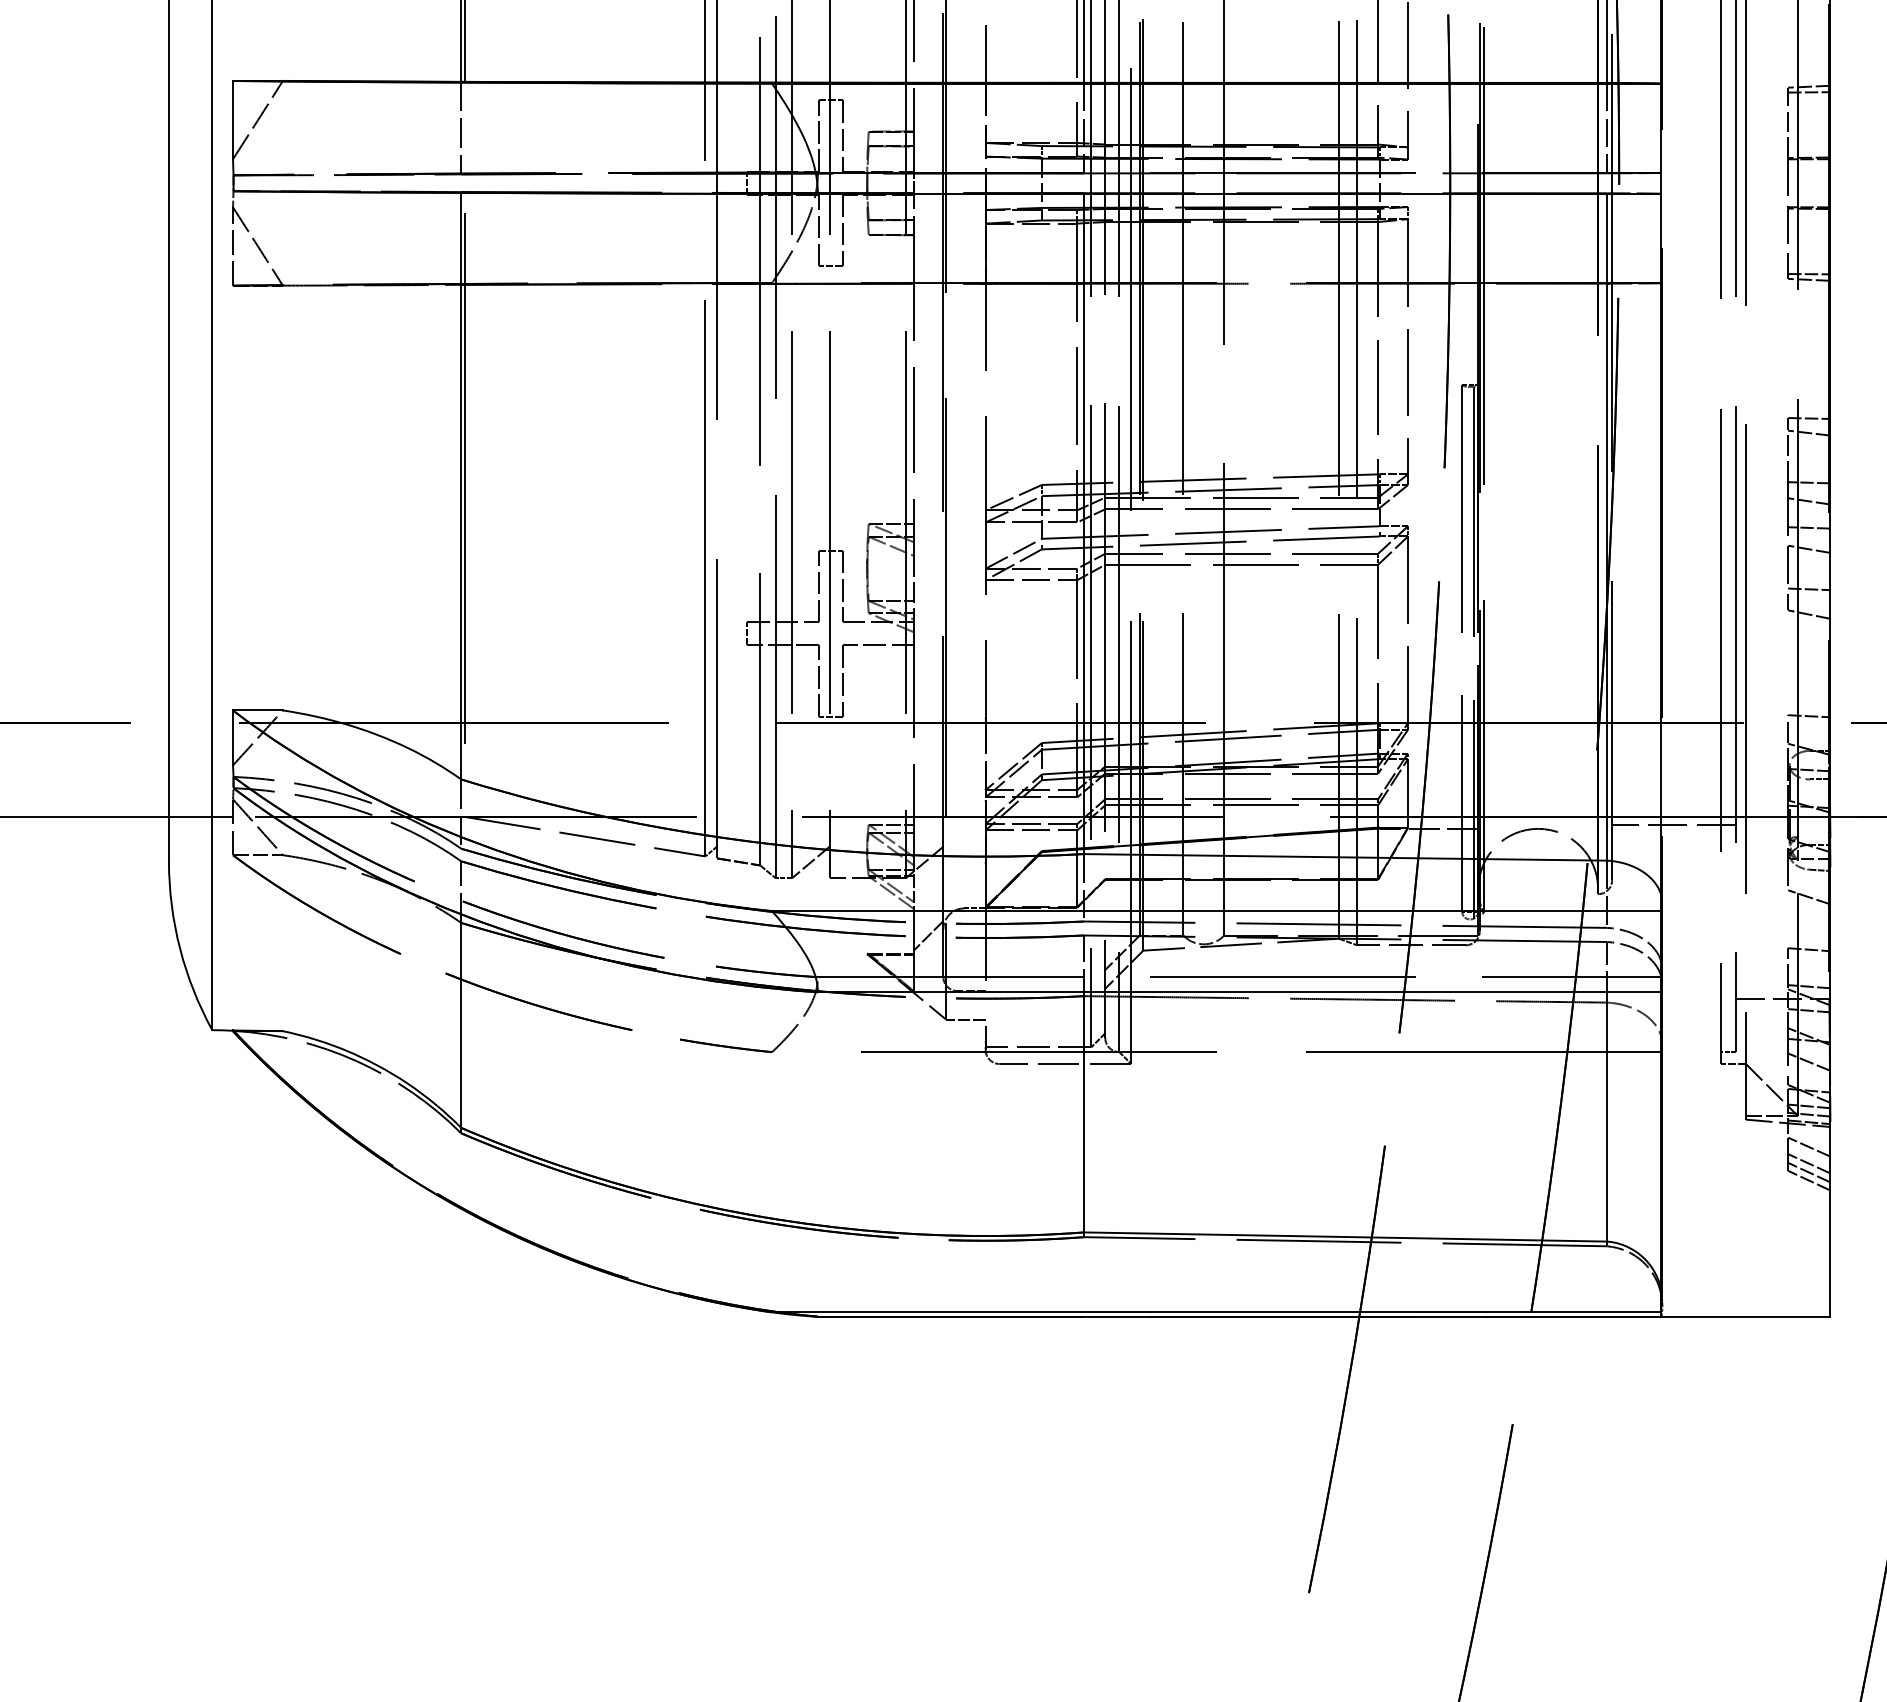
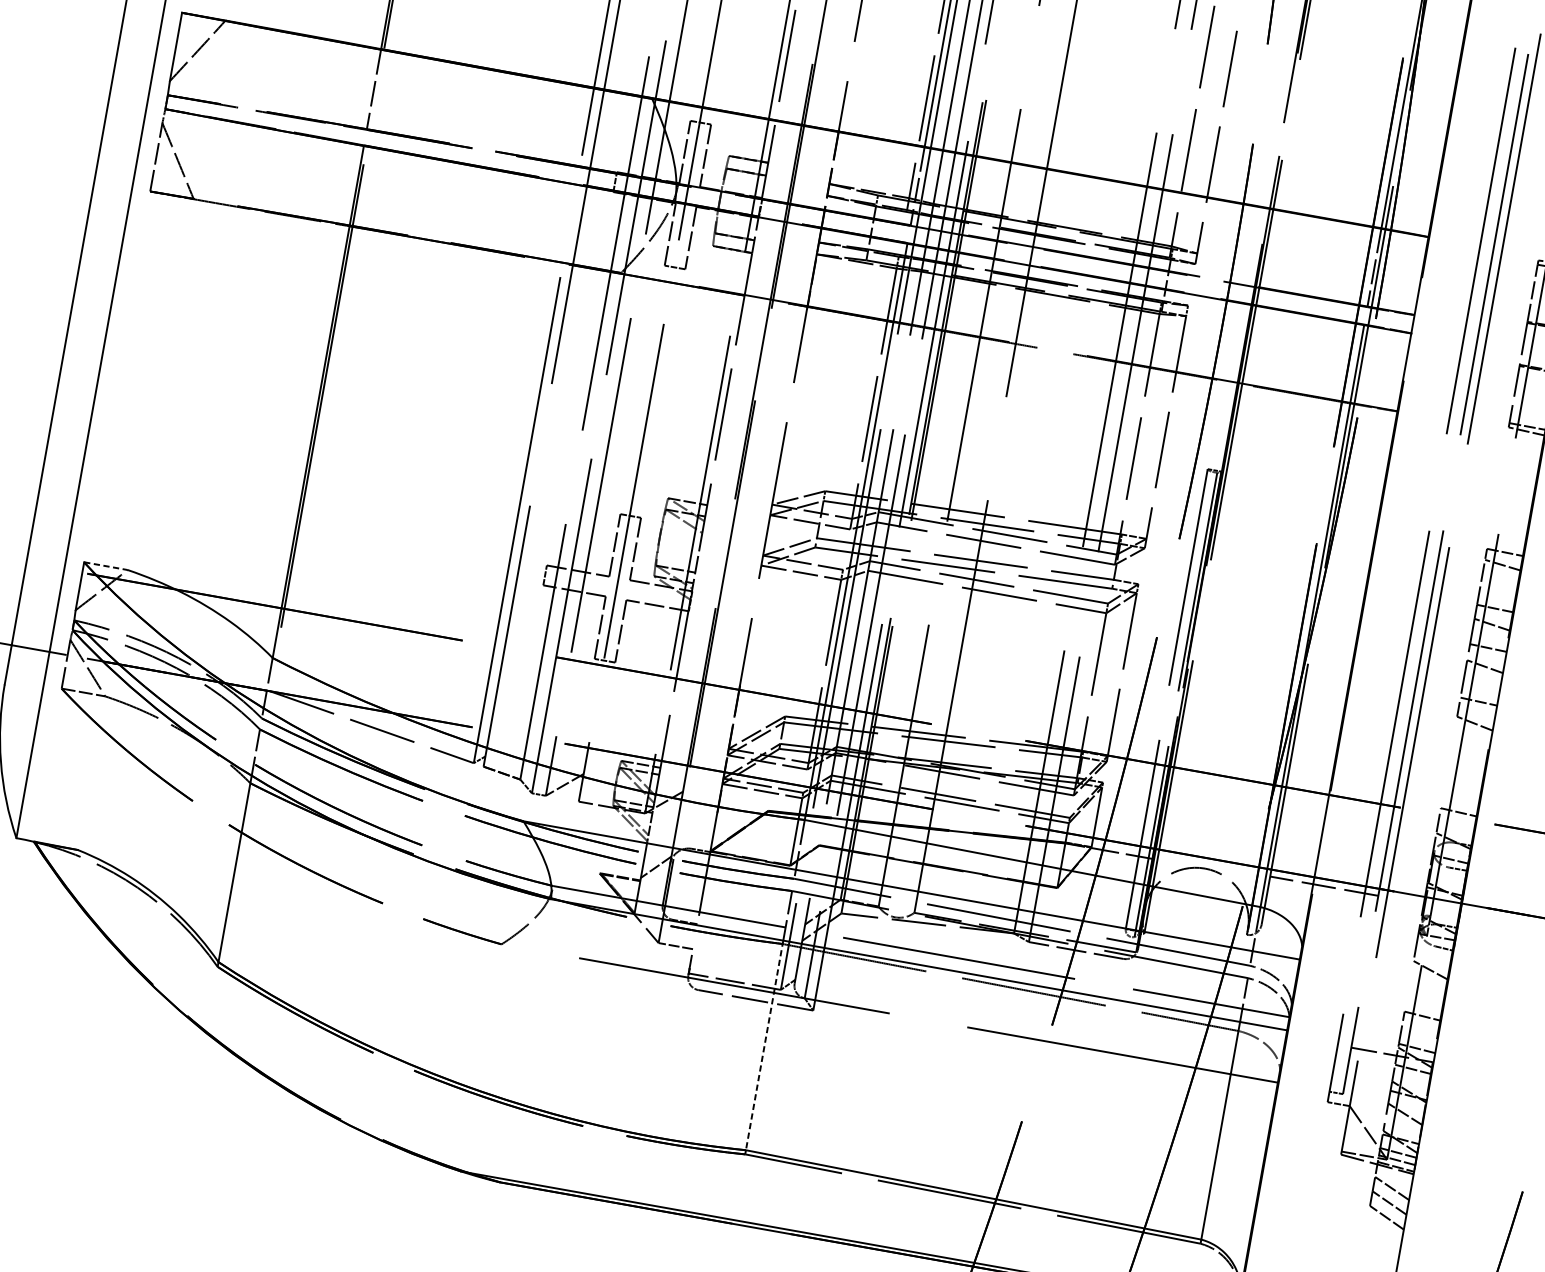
line: (257, 710) -> (105, 566), solid -> dashed
line: (1084, 1112) -> (764, 1045), solid -> dashed
line: (1809, 1172) -> (1388, 1210), removed

